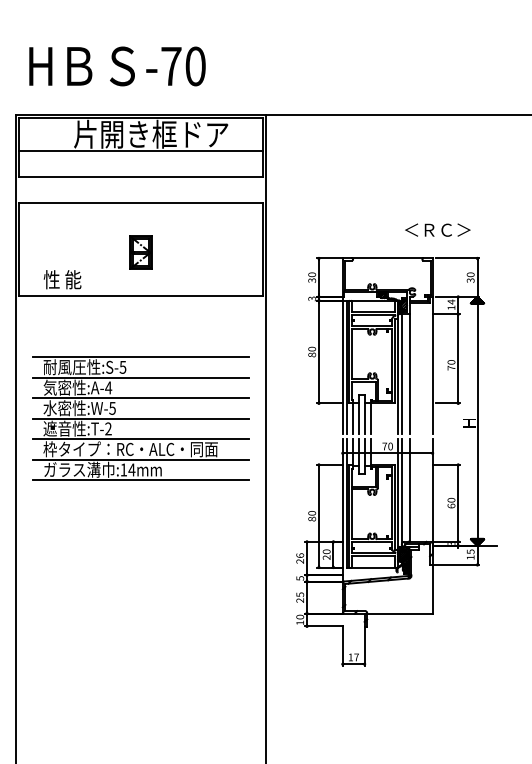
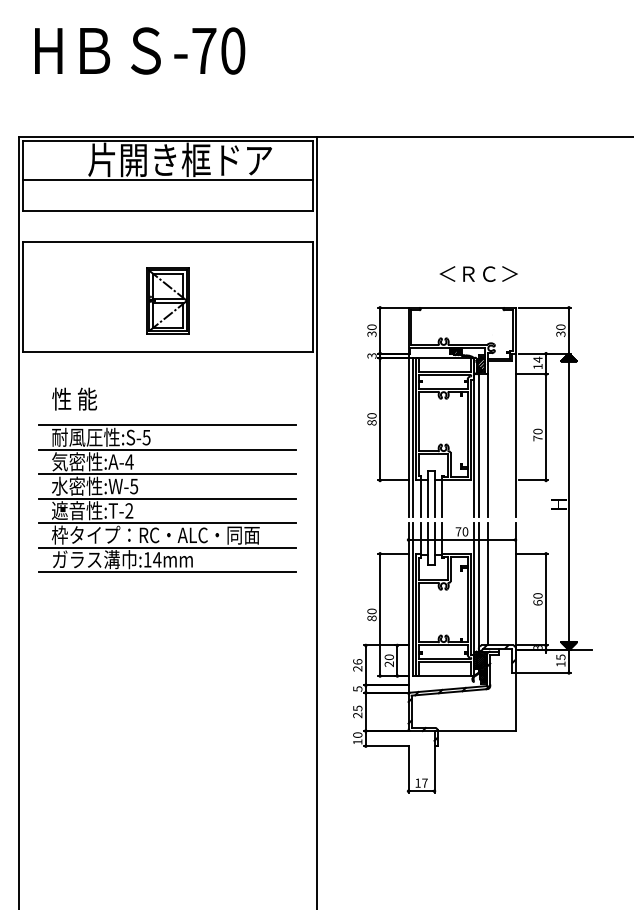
text: (117, 66) -> (140, 50), moved
text: (437, 229) -> (478, 273), moved
part: (140, 252) -> (167, 300), size x1.67
text: (62, 279) -> (74, 398), moved

